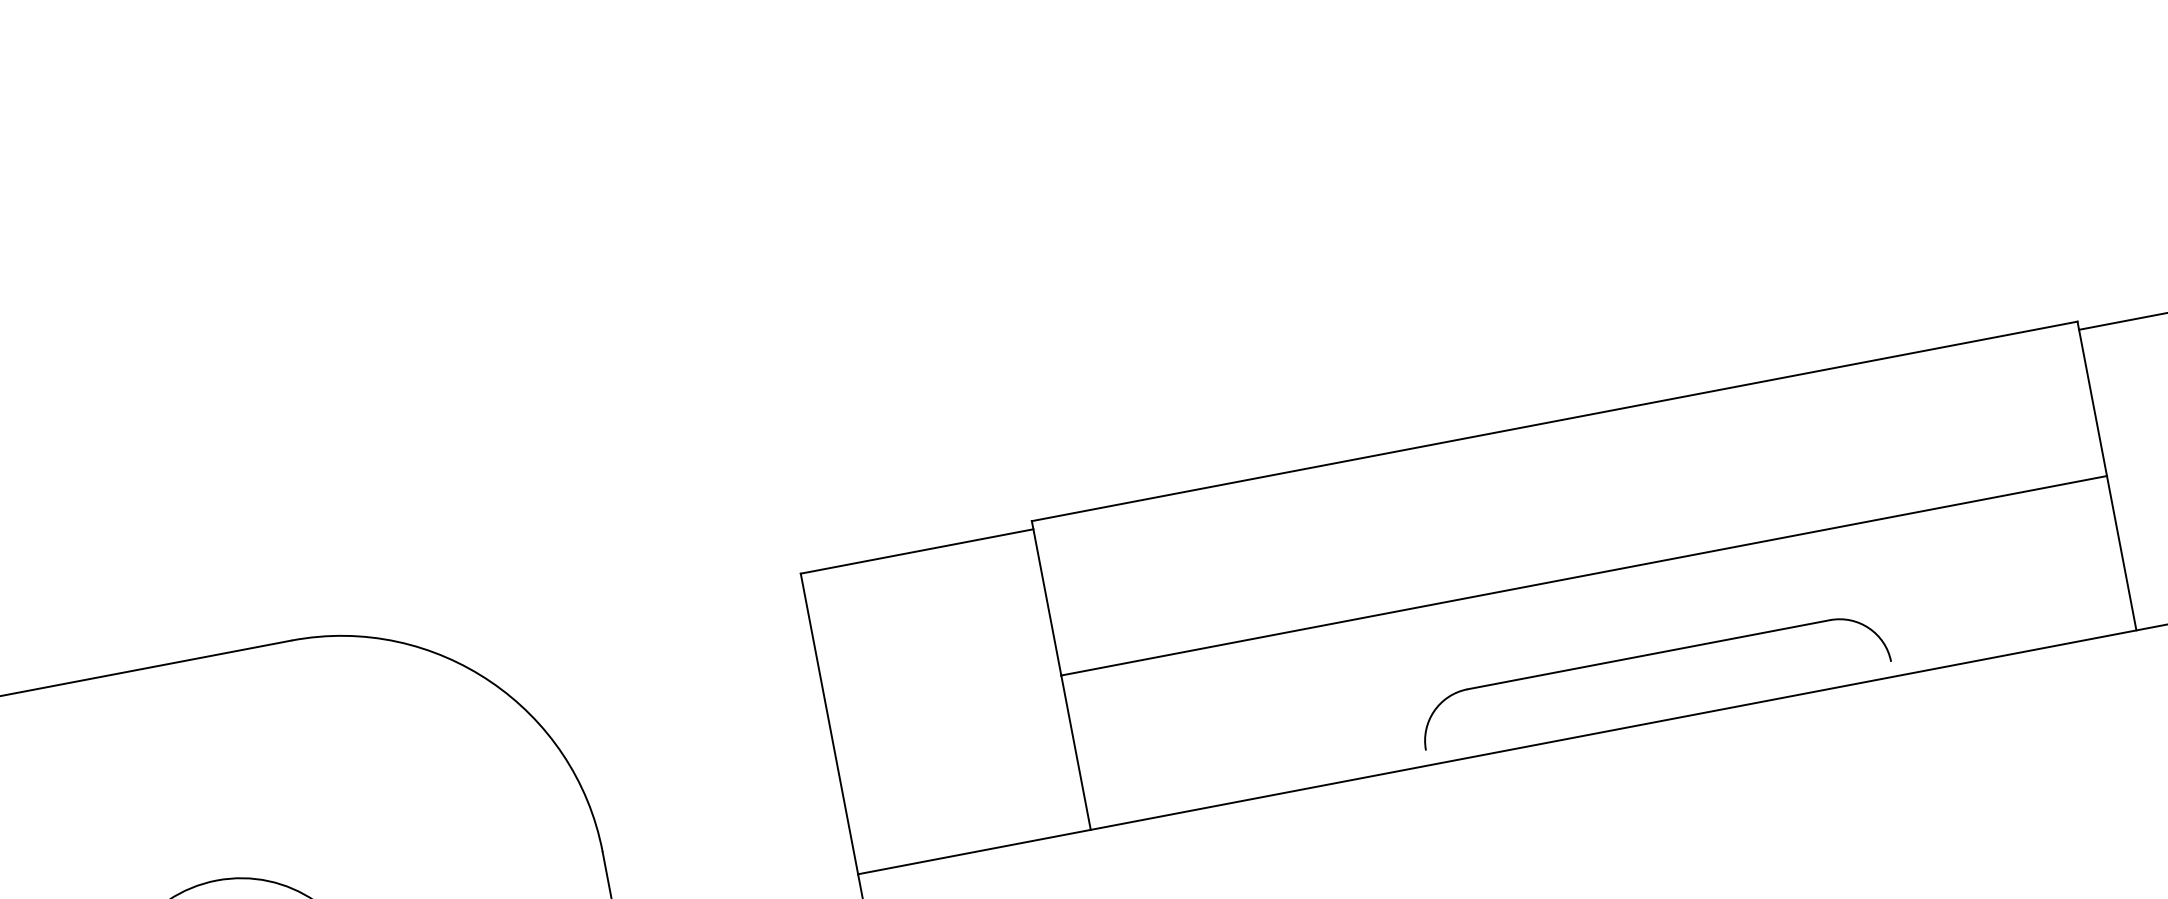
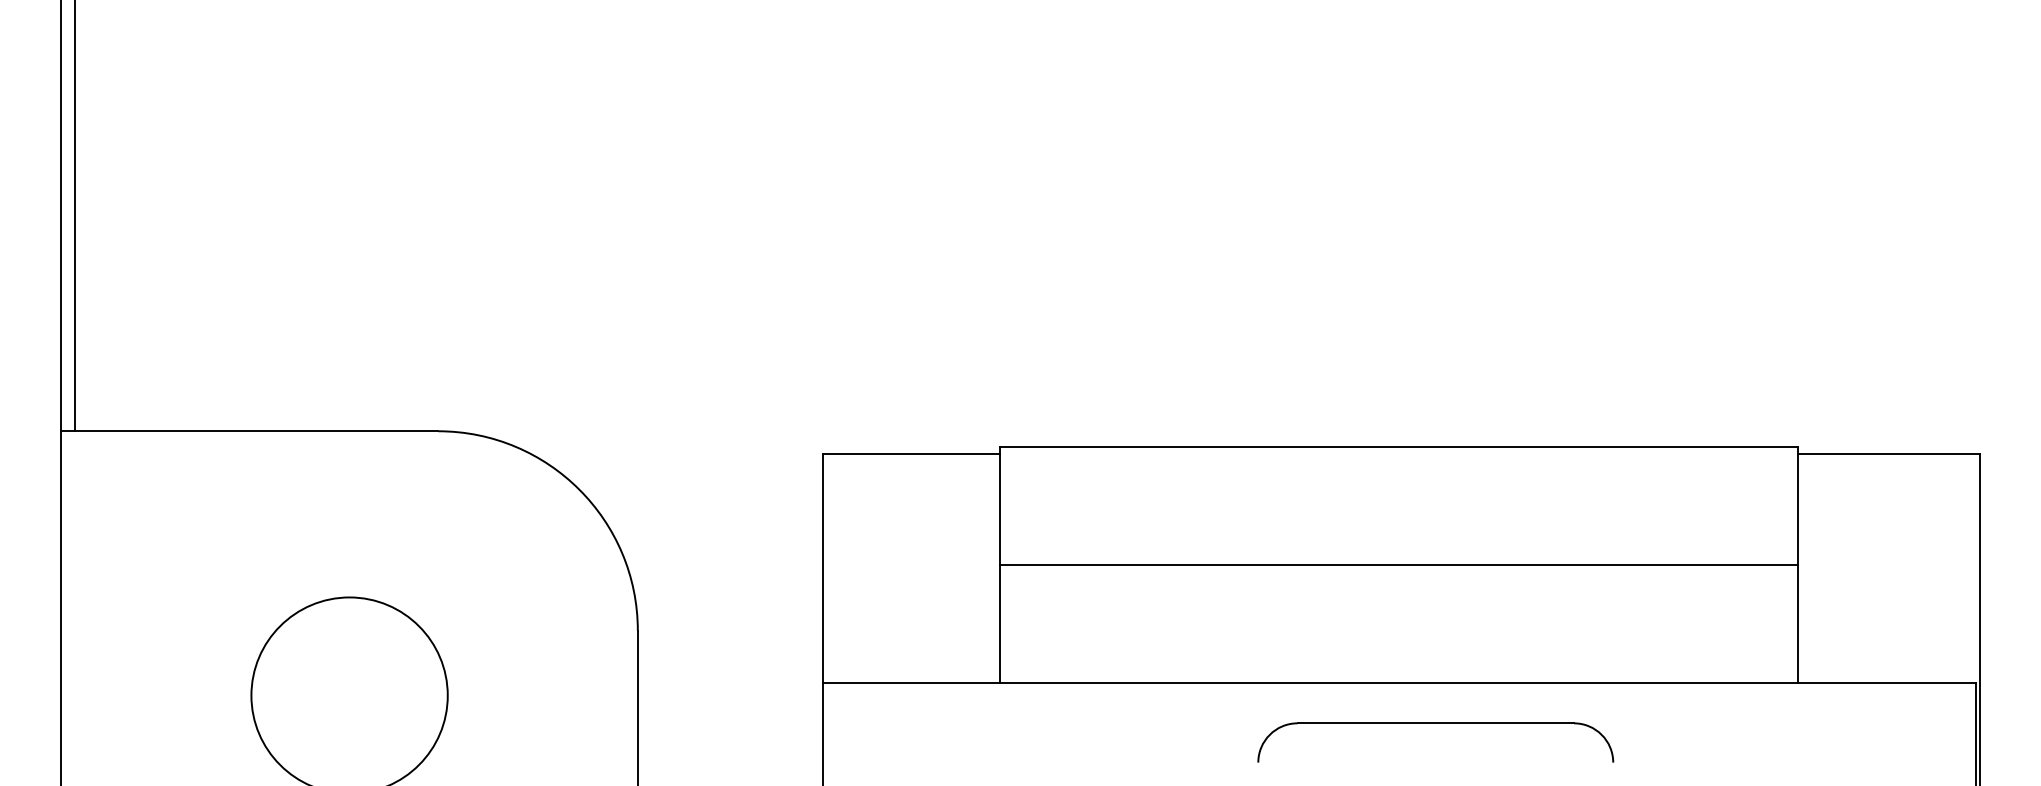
part: (1648, 655) -> (1435, 723), moved

